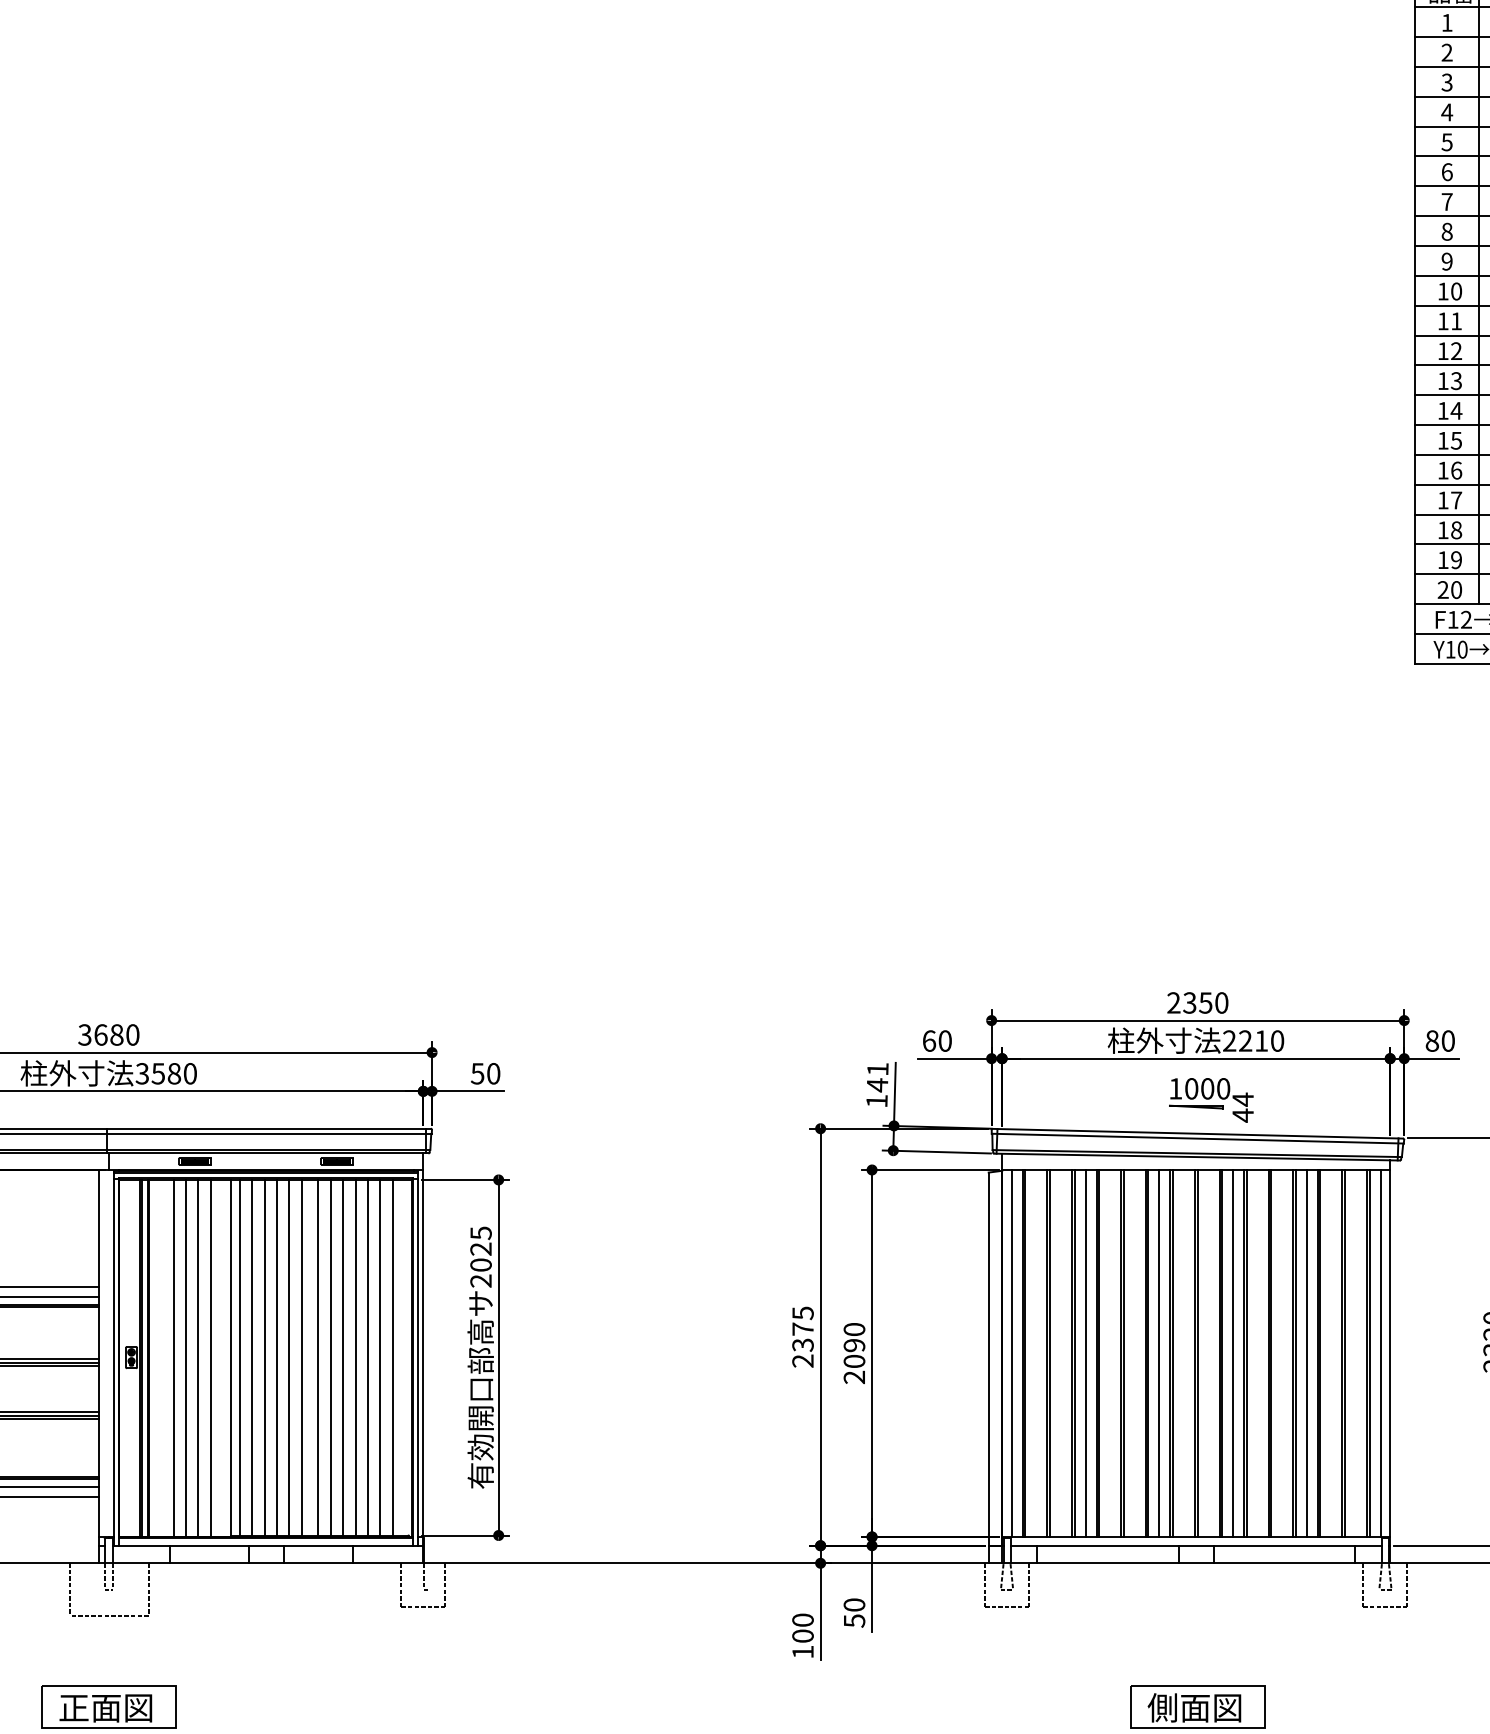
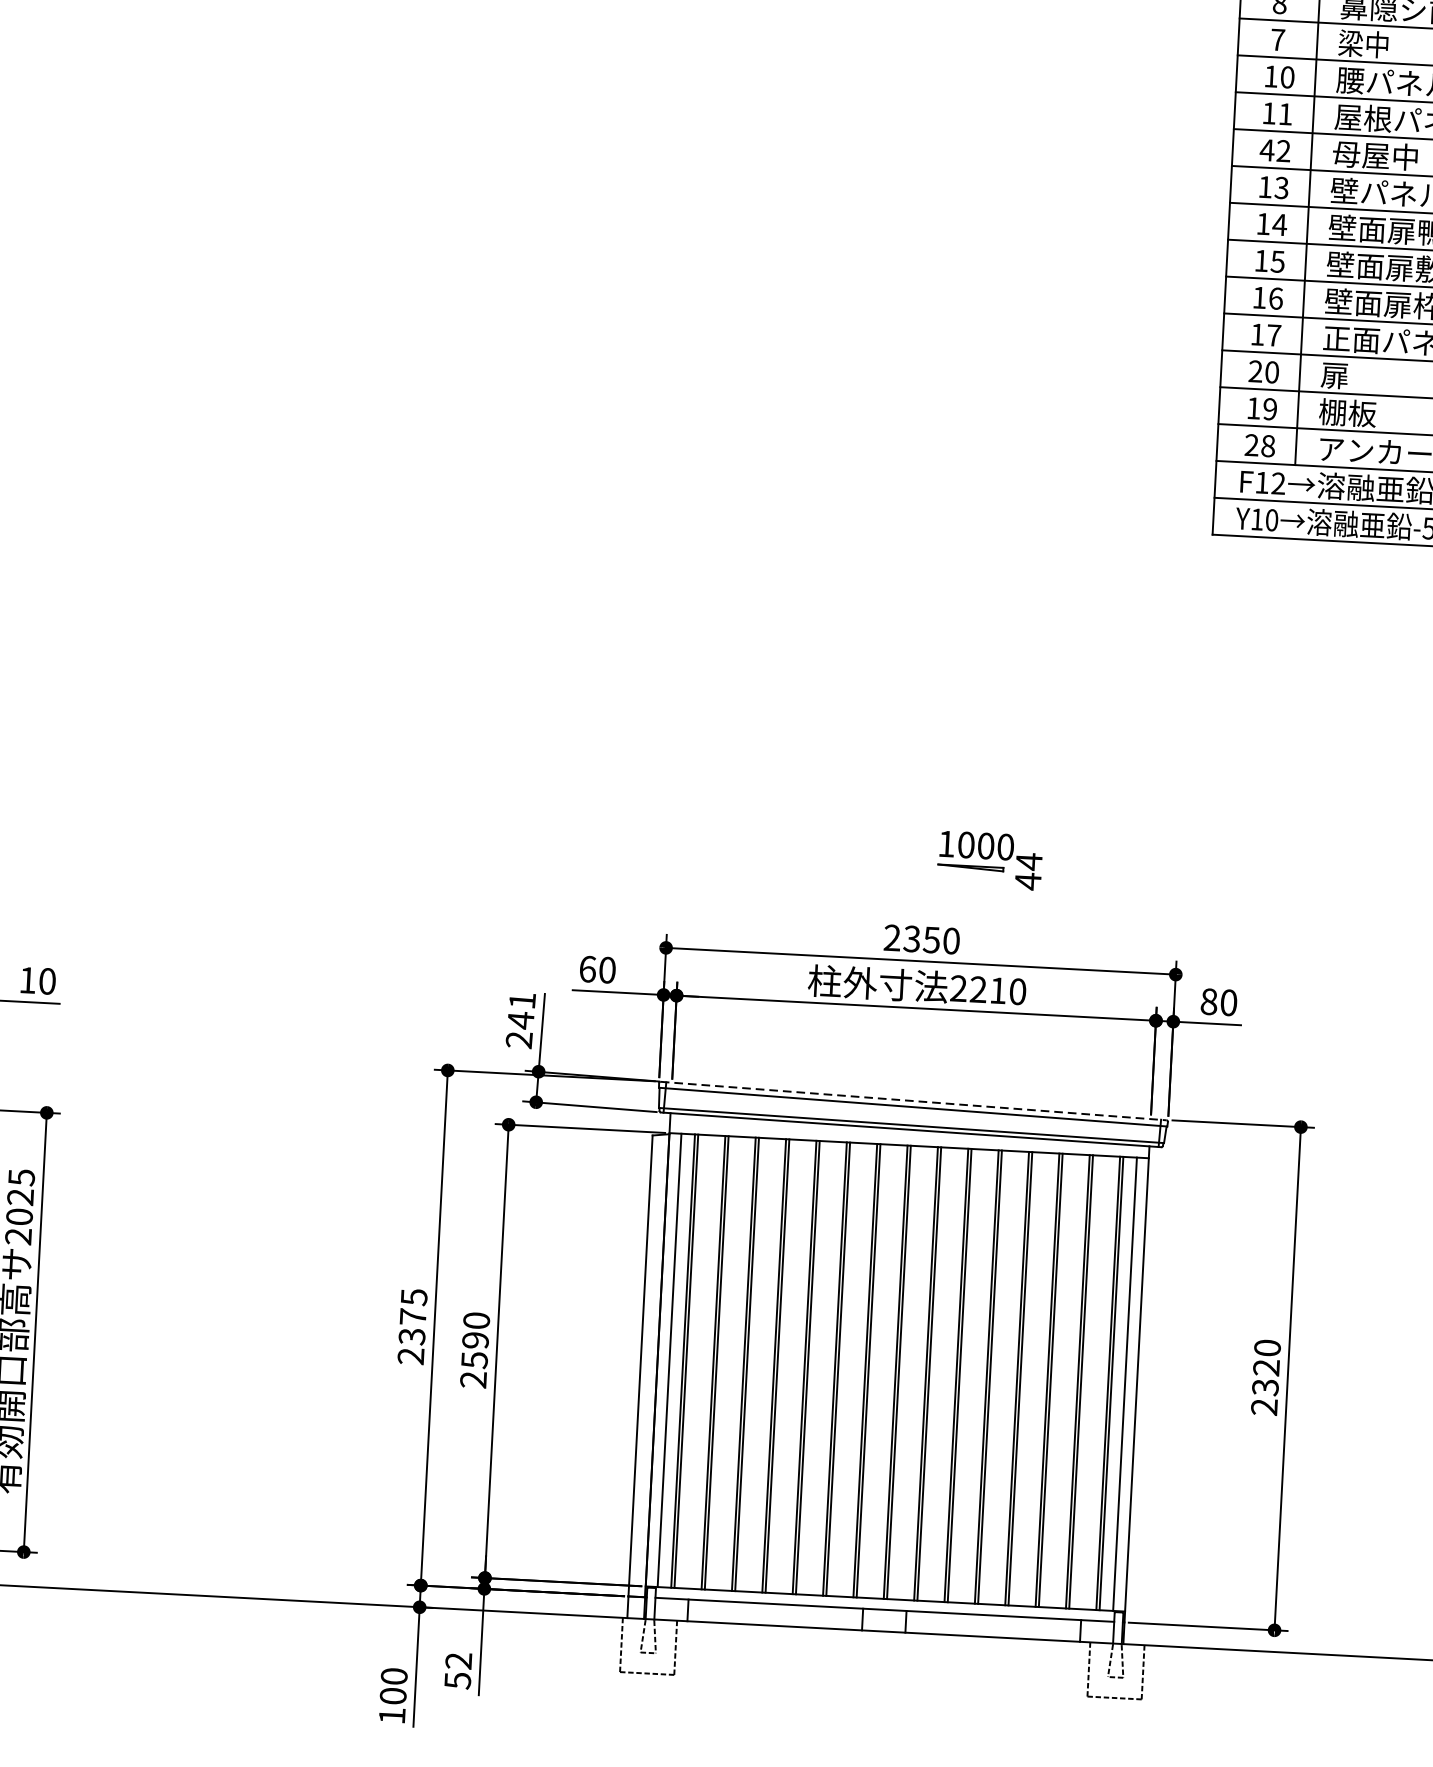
text: (1446, 261) -> (1277, 39), 9 -> 7
text: (1443, 350) -> (1267, 149), 12 -> 42
text: (1449, 530) -> (1263, 372), 18 -> 20
text: (1456, 589) -> (1268, 445), 20 -> 28
text: (477, 1073) -> (27, 980), 50 -> 10
part: (1211, 1100) -> (990, 860), moved
text: (876, 1101) -> (518, 1040), 141 -> 241
line: (1198, 1133) -> (914, 1100), solid -> dashed
line: (1085, 1352) -> (760, 1364), removed
line: (1159, 1352) -> (851, 1368), removed
line: (1233, 1352) -> (943, 1373), removed
line: (1306, 1352) -> (1033, 1378), removed
text: (854, 1361) -> (474, 1360), 2090 -> 2590
text: (854, 1604) -> (458, 1660), 50 -> 52

